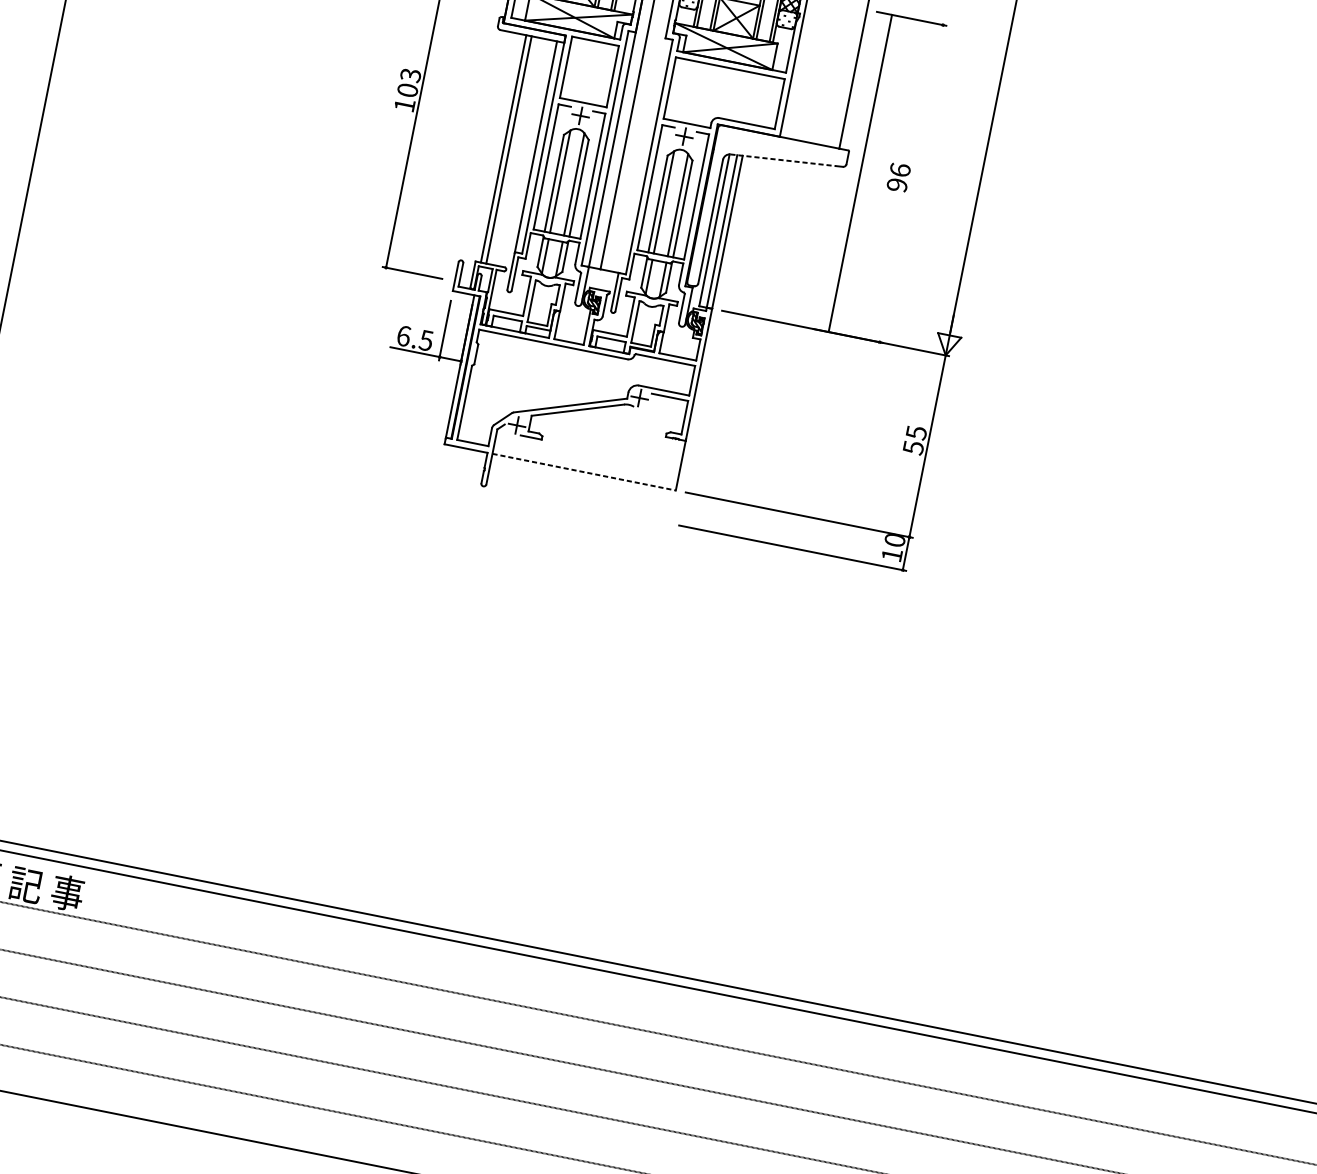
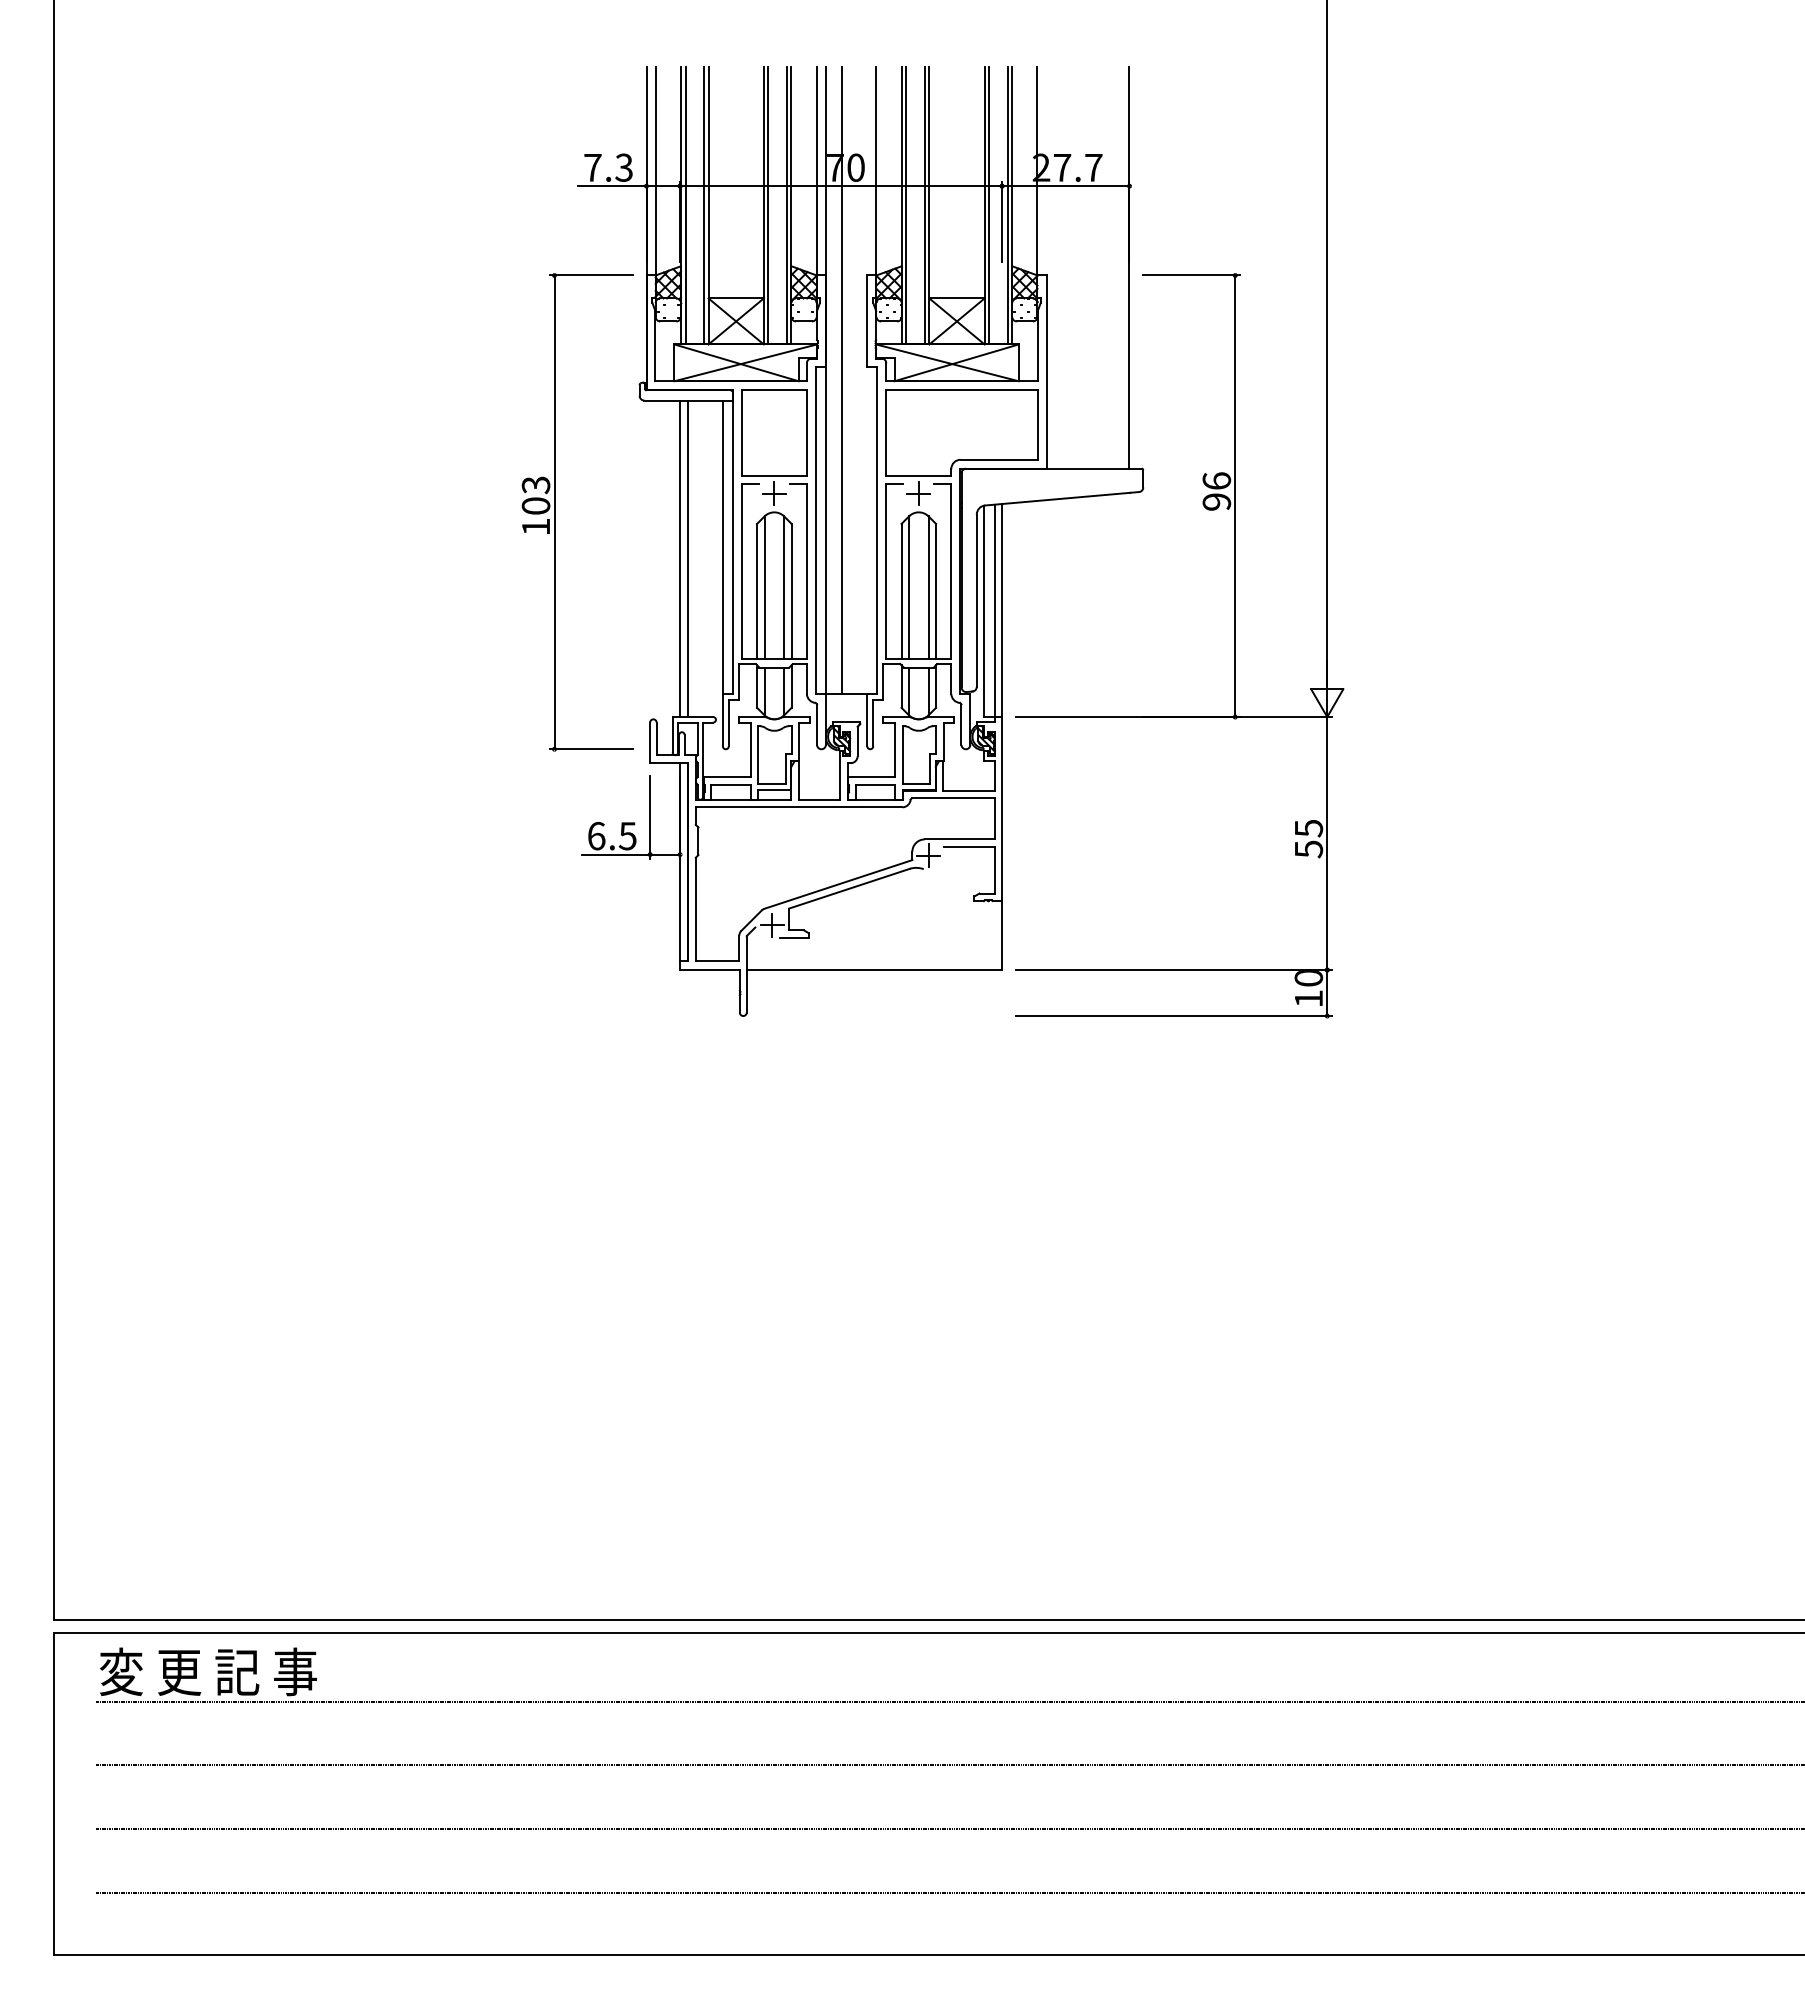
line: (783, 160) -> (1057, 499), dashed -> solid
line: (860, 173) -> (1235, 496), moved
line: (584, 472) -> (874, 970), dashed -> solid

